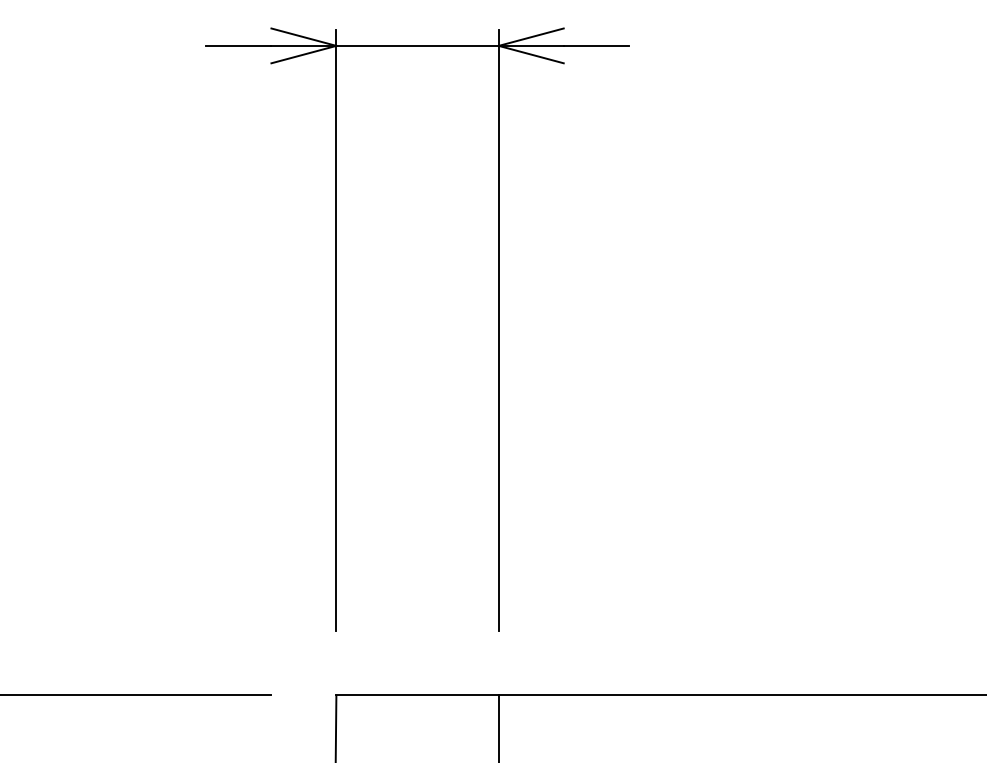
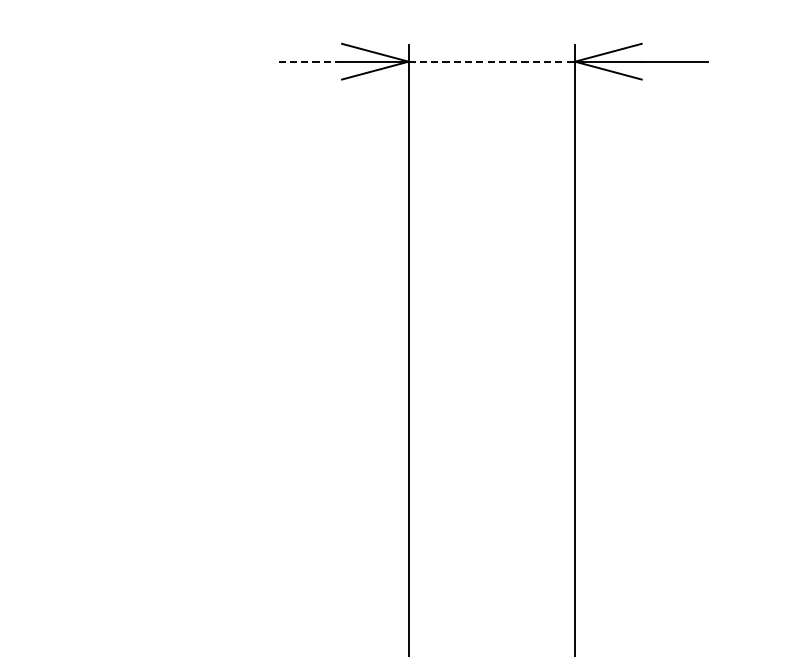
line: (238, 45) -> (308, 61), solid -> dashed
line: (418, 45) -> (492, 61), solid -> dashed

